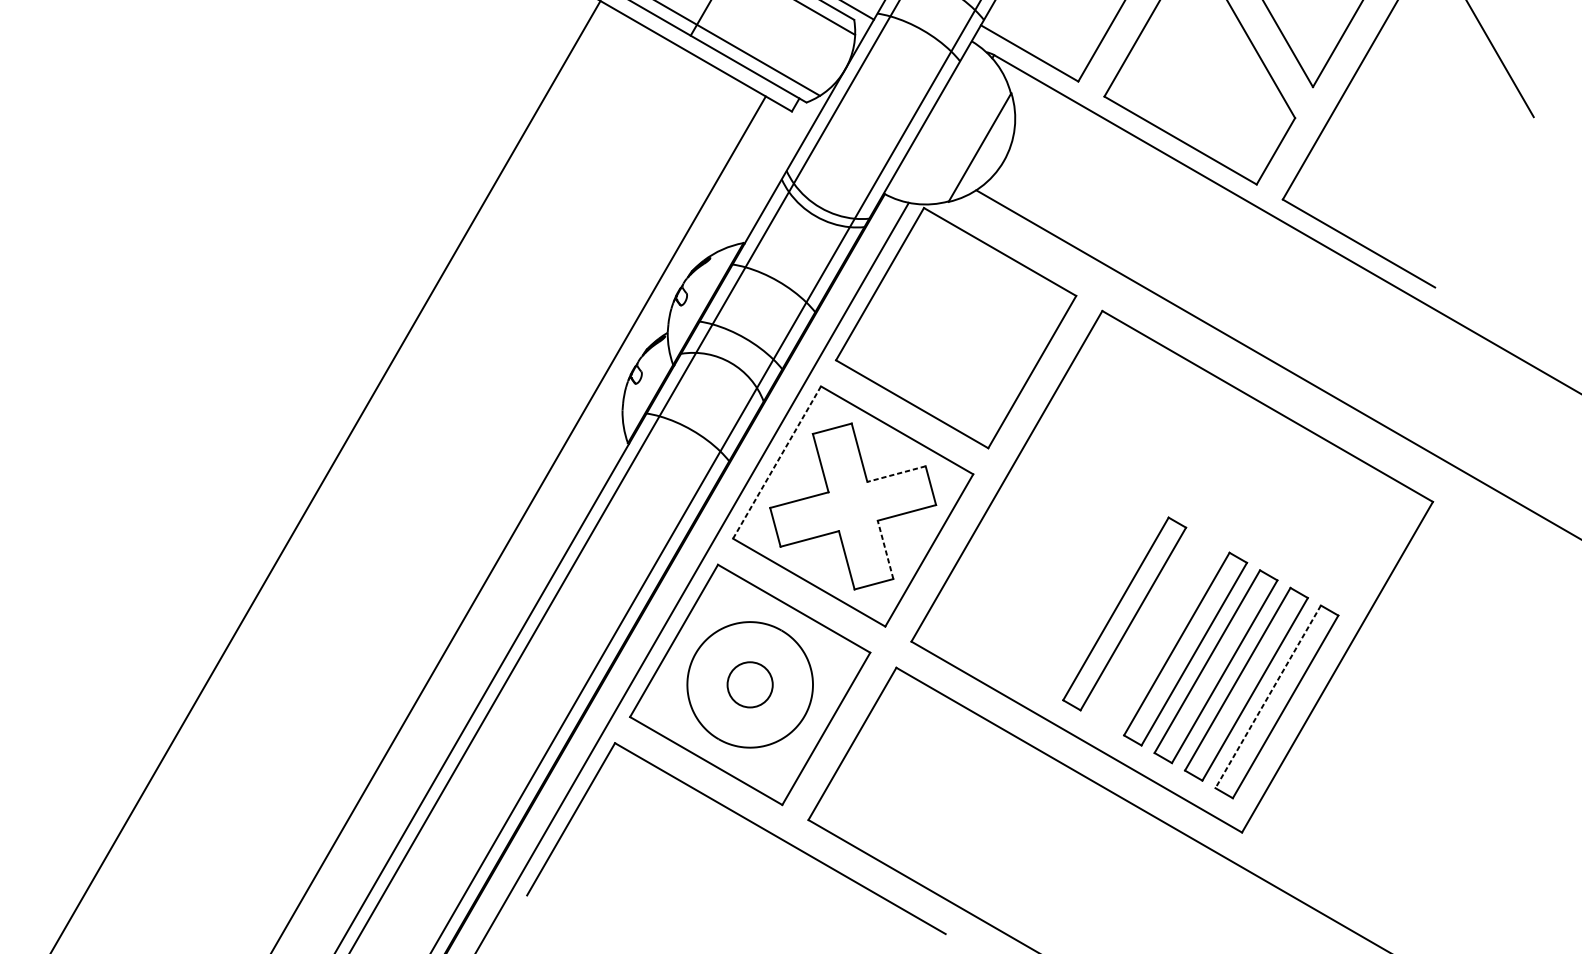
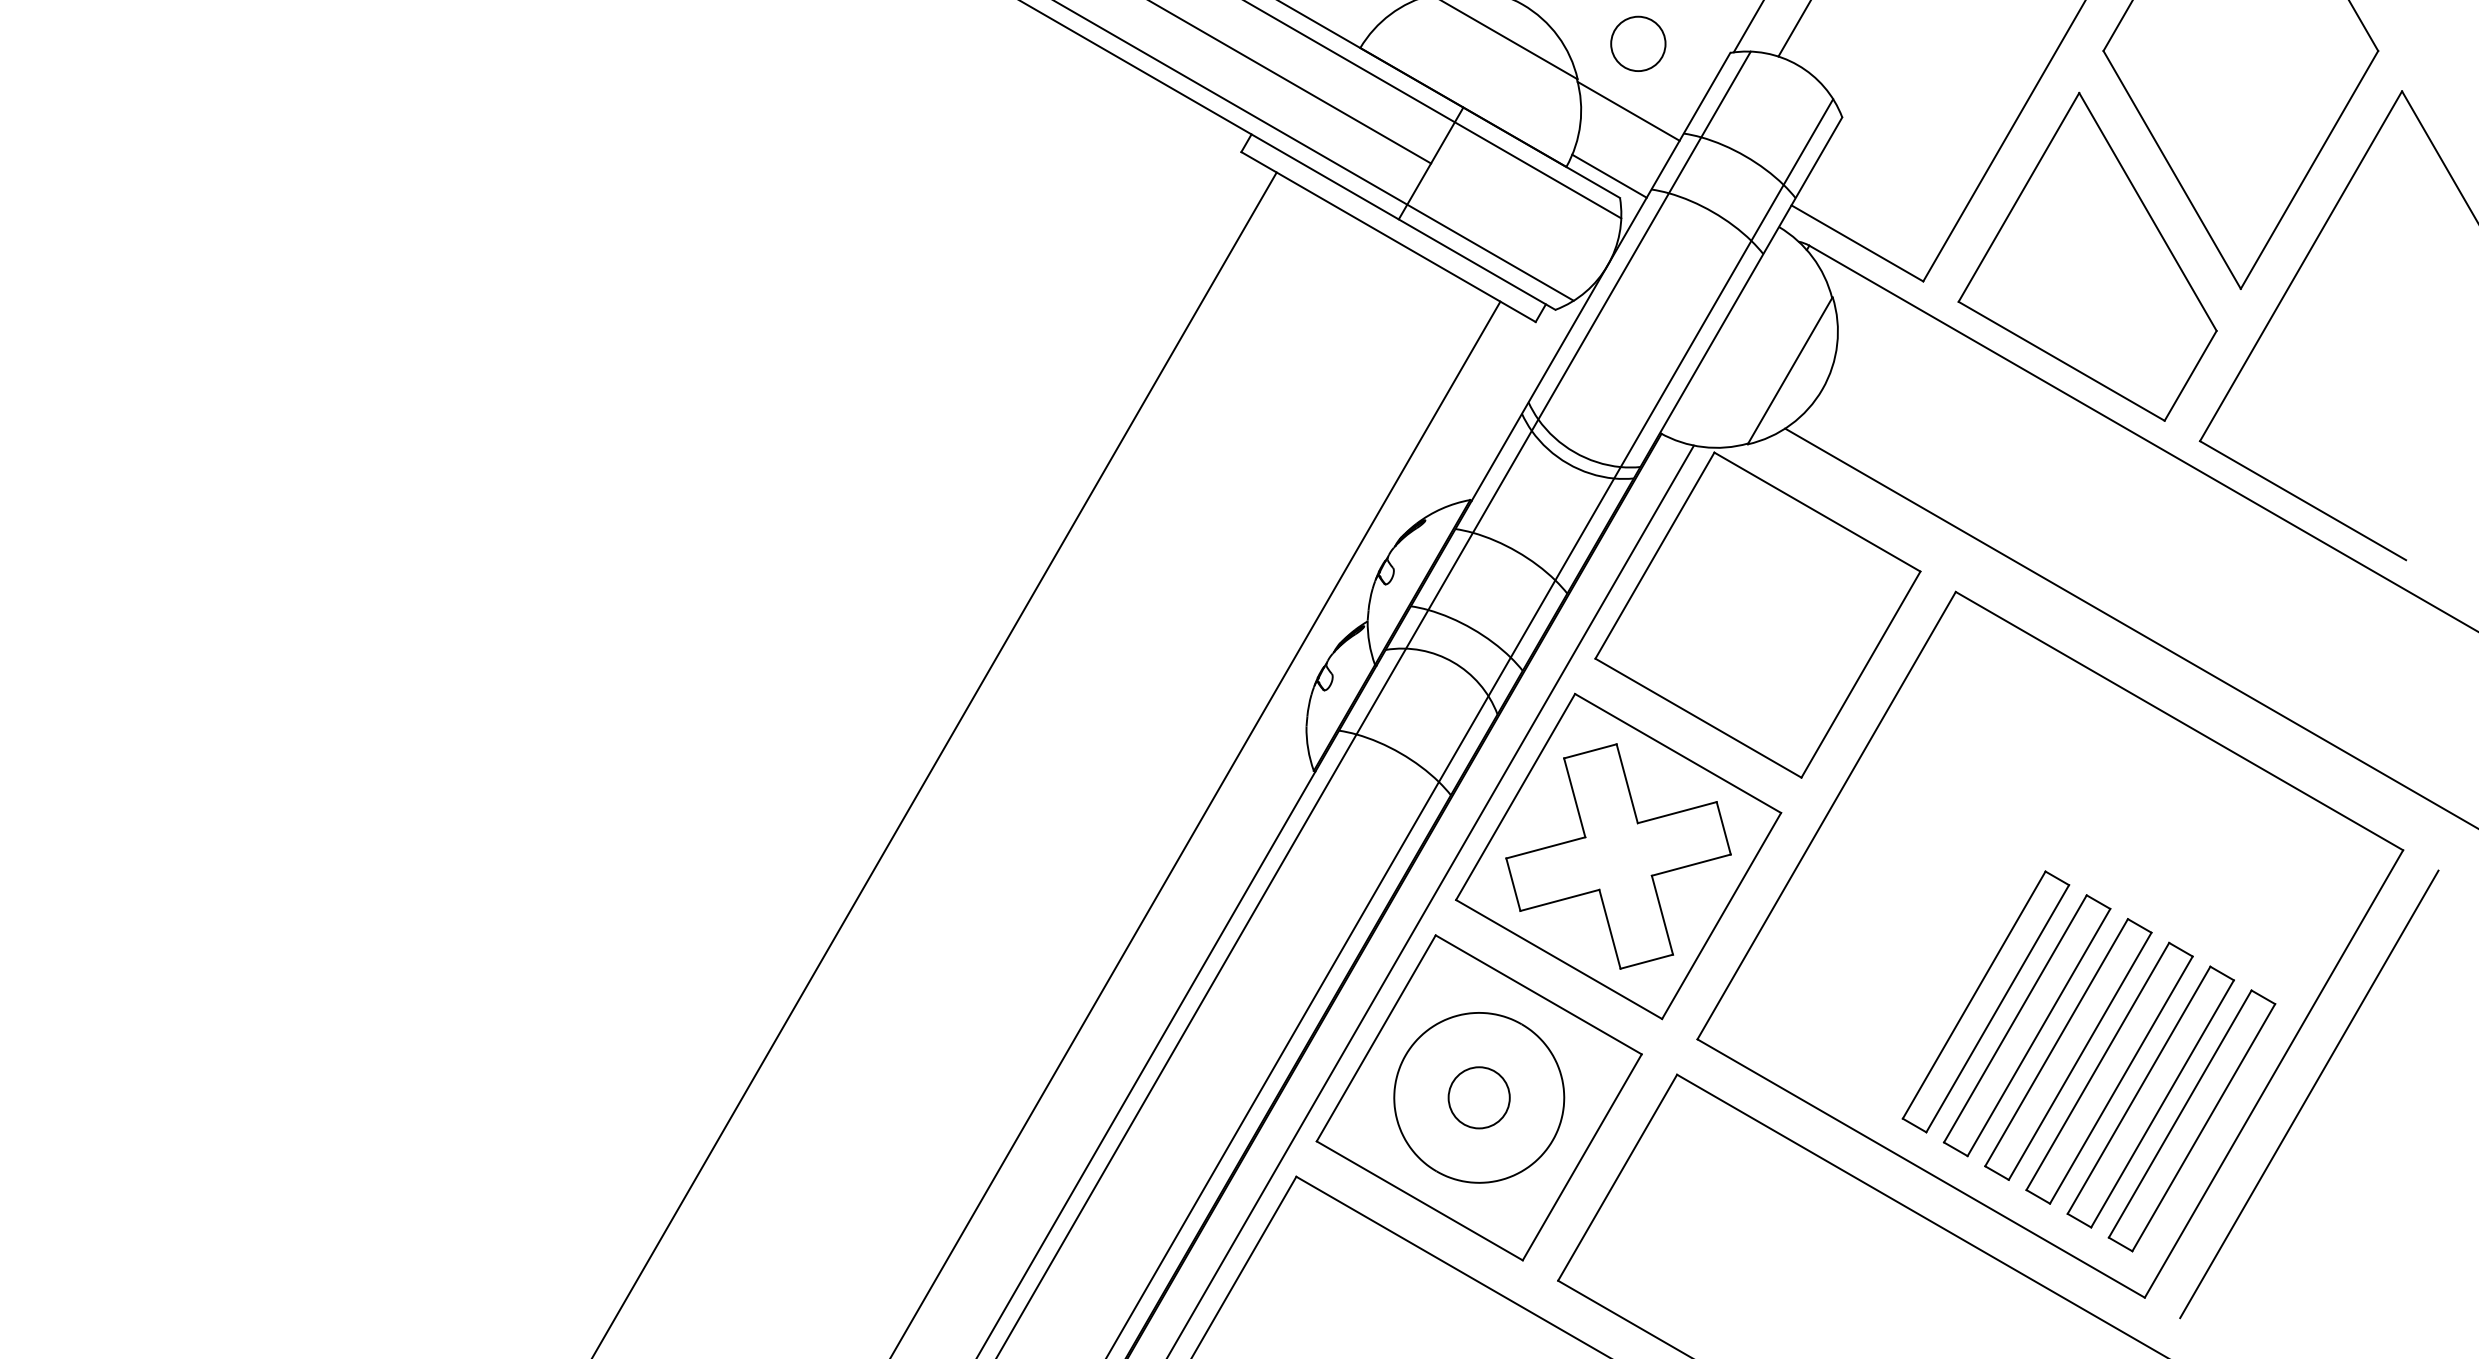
line: (776, 462) -> (1515, 797), dashed -> solid
line: (896, 473) -> (1677, 812), dashed -> solid
line: (885, 550) -> (1662, 915), dashed -> solid
part: (1154, 631) -> (2026, 1025), added
line: (1363, 682) -> (2309, 1094), added
line: (1268, 697) -> (2180, 1114), dashed -> solid

